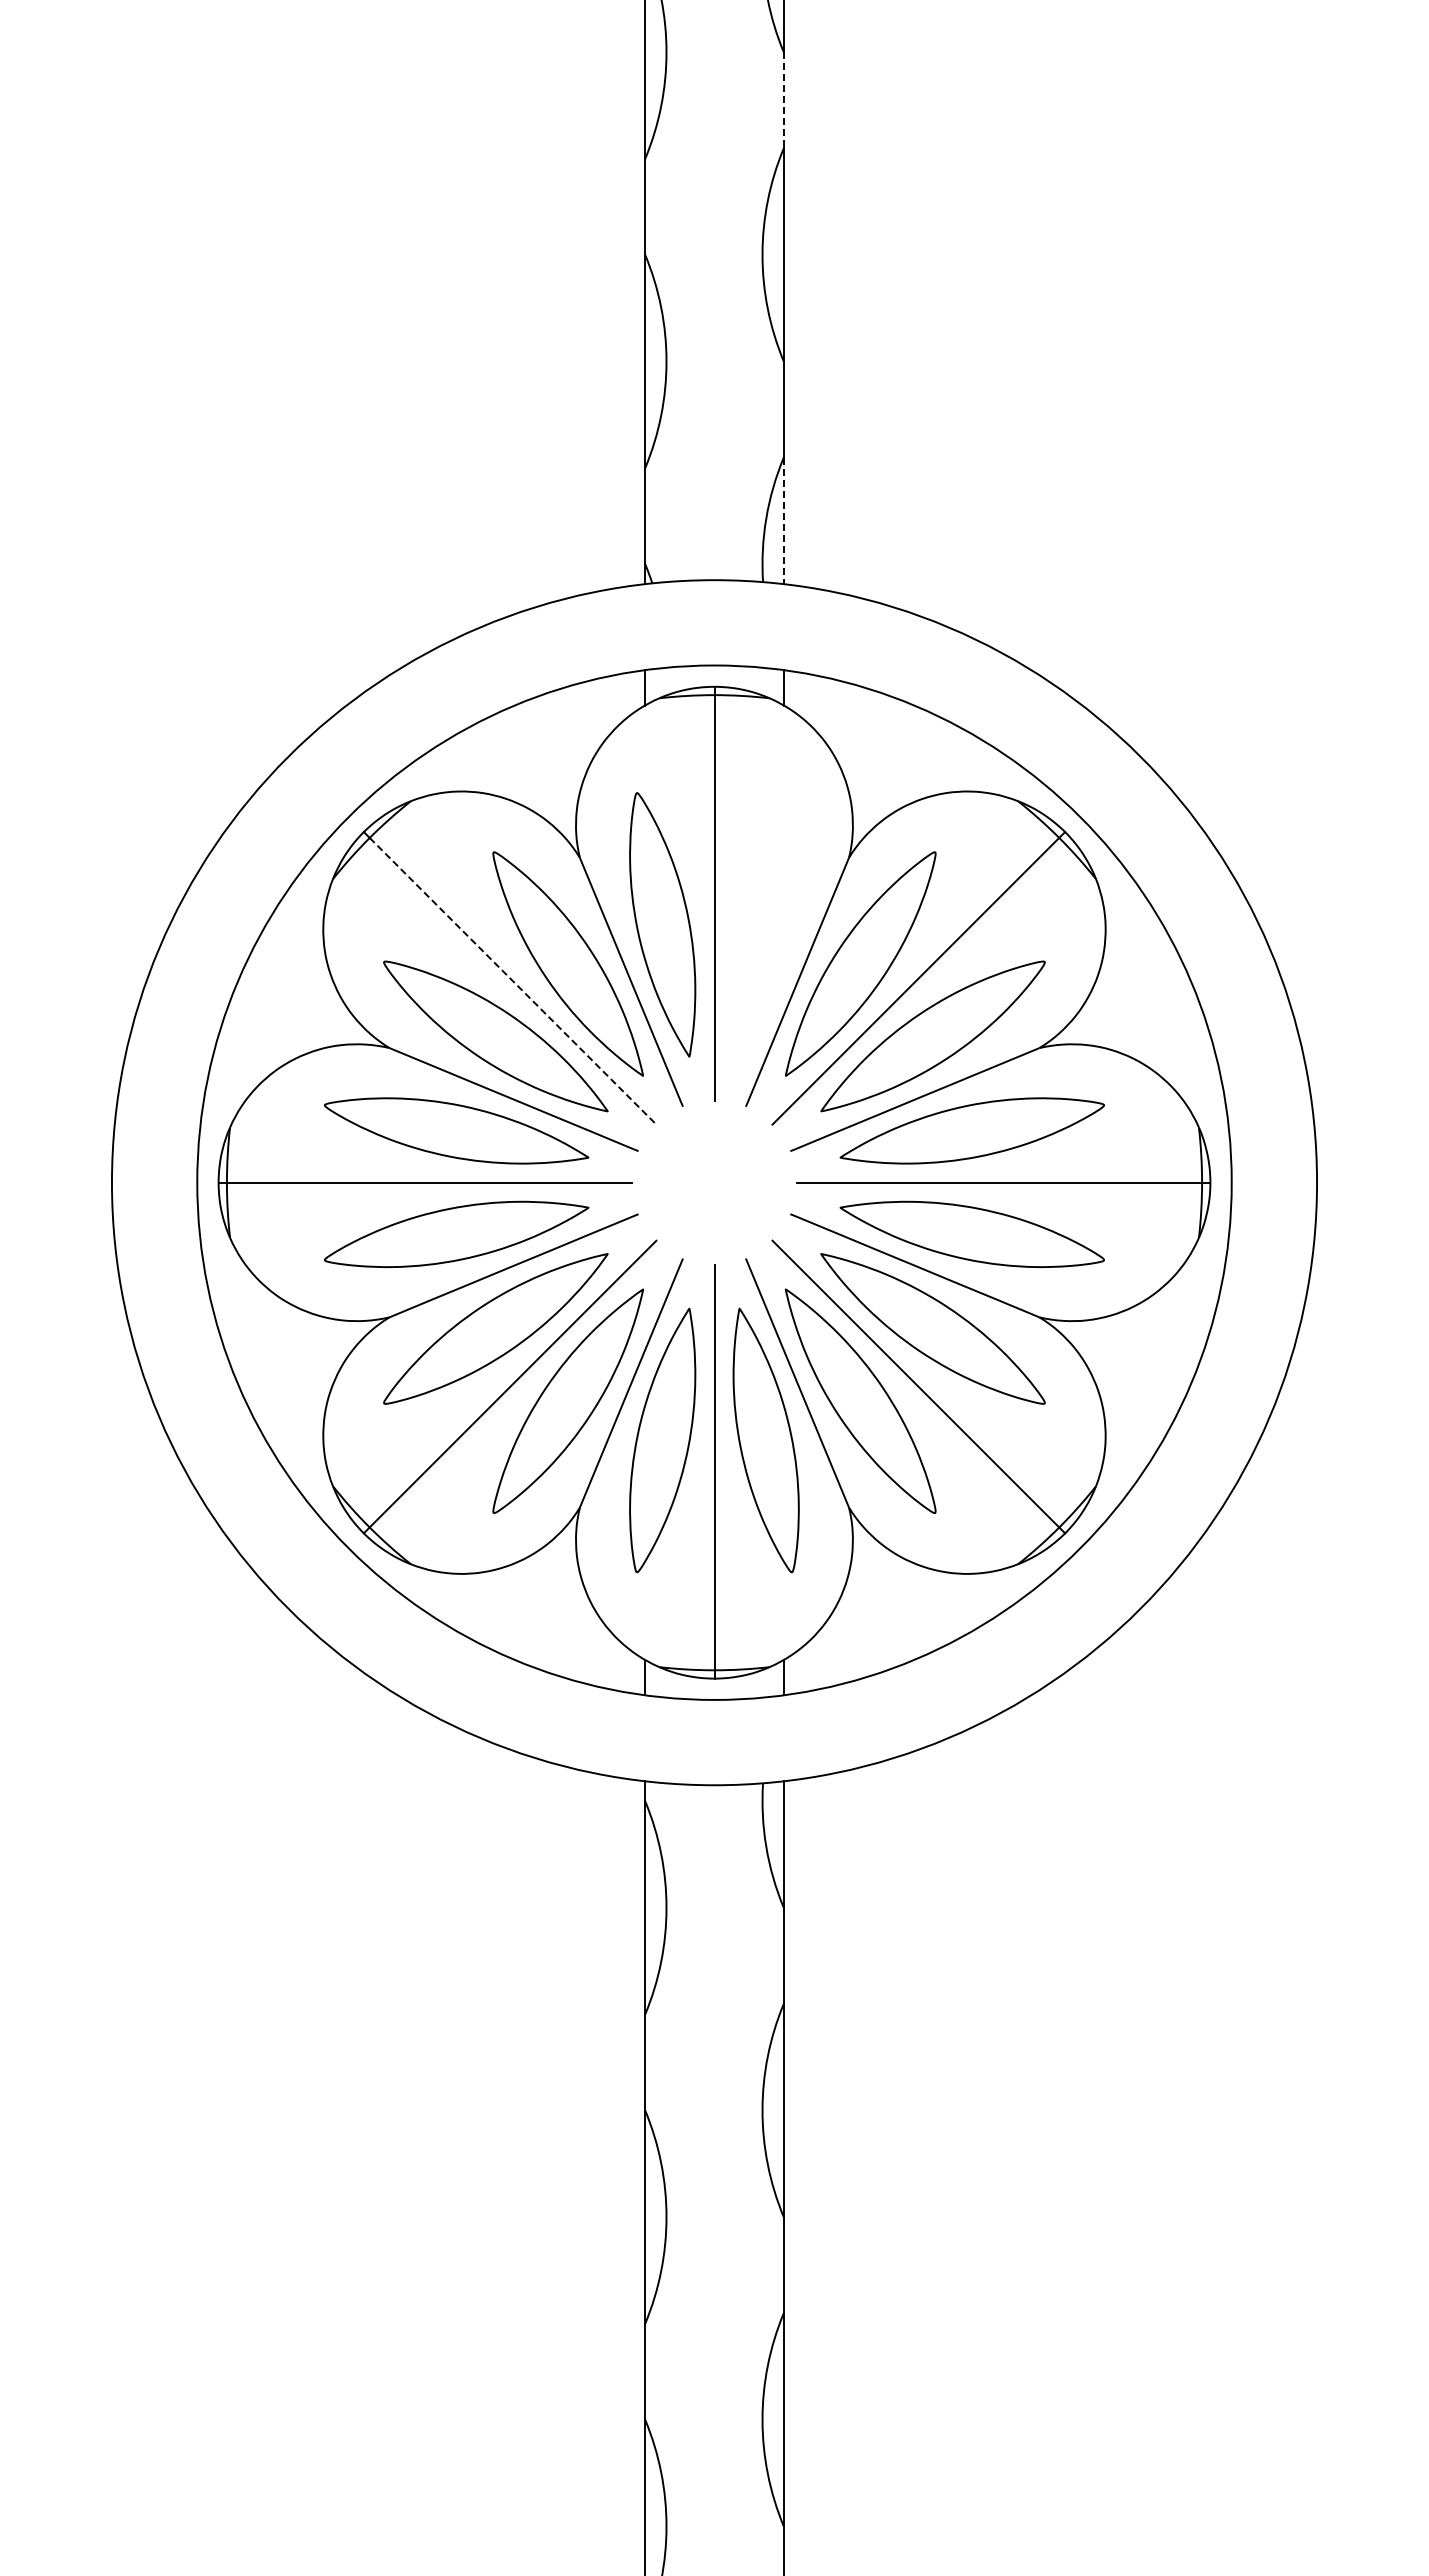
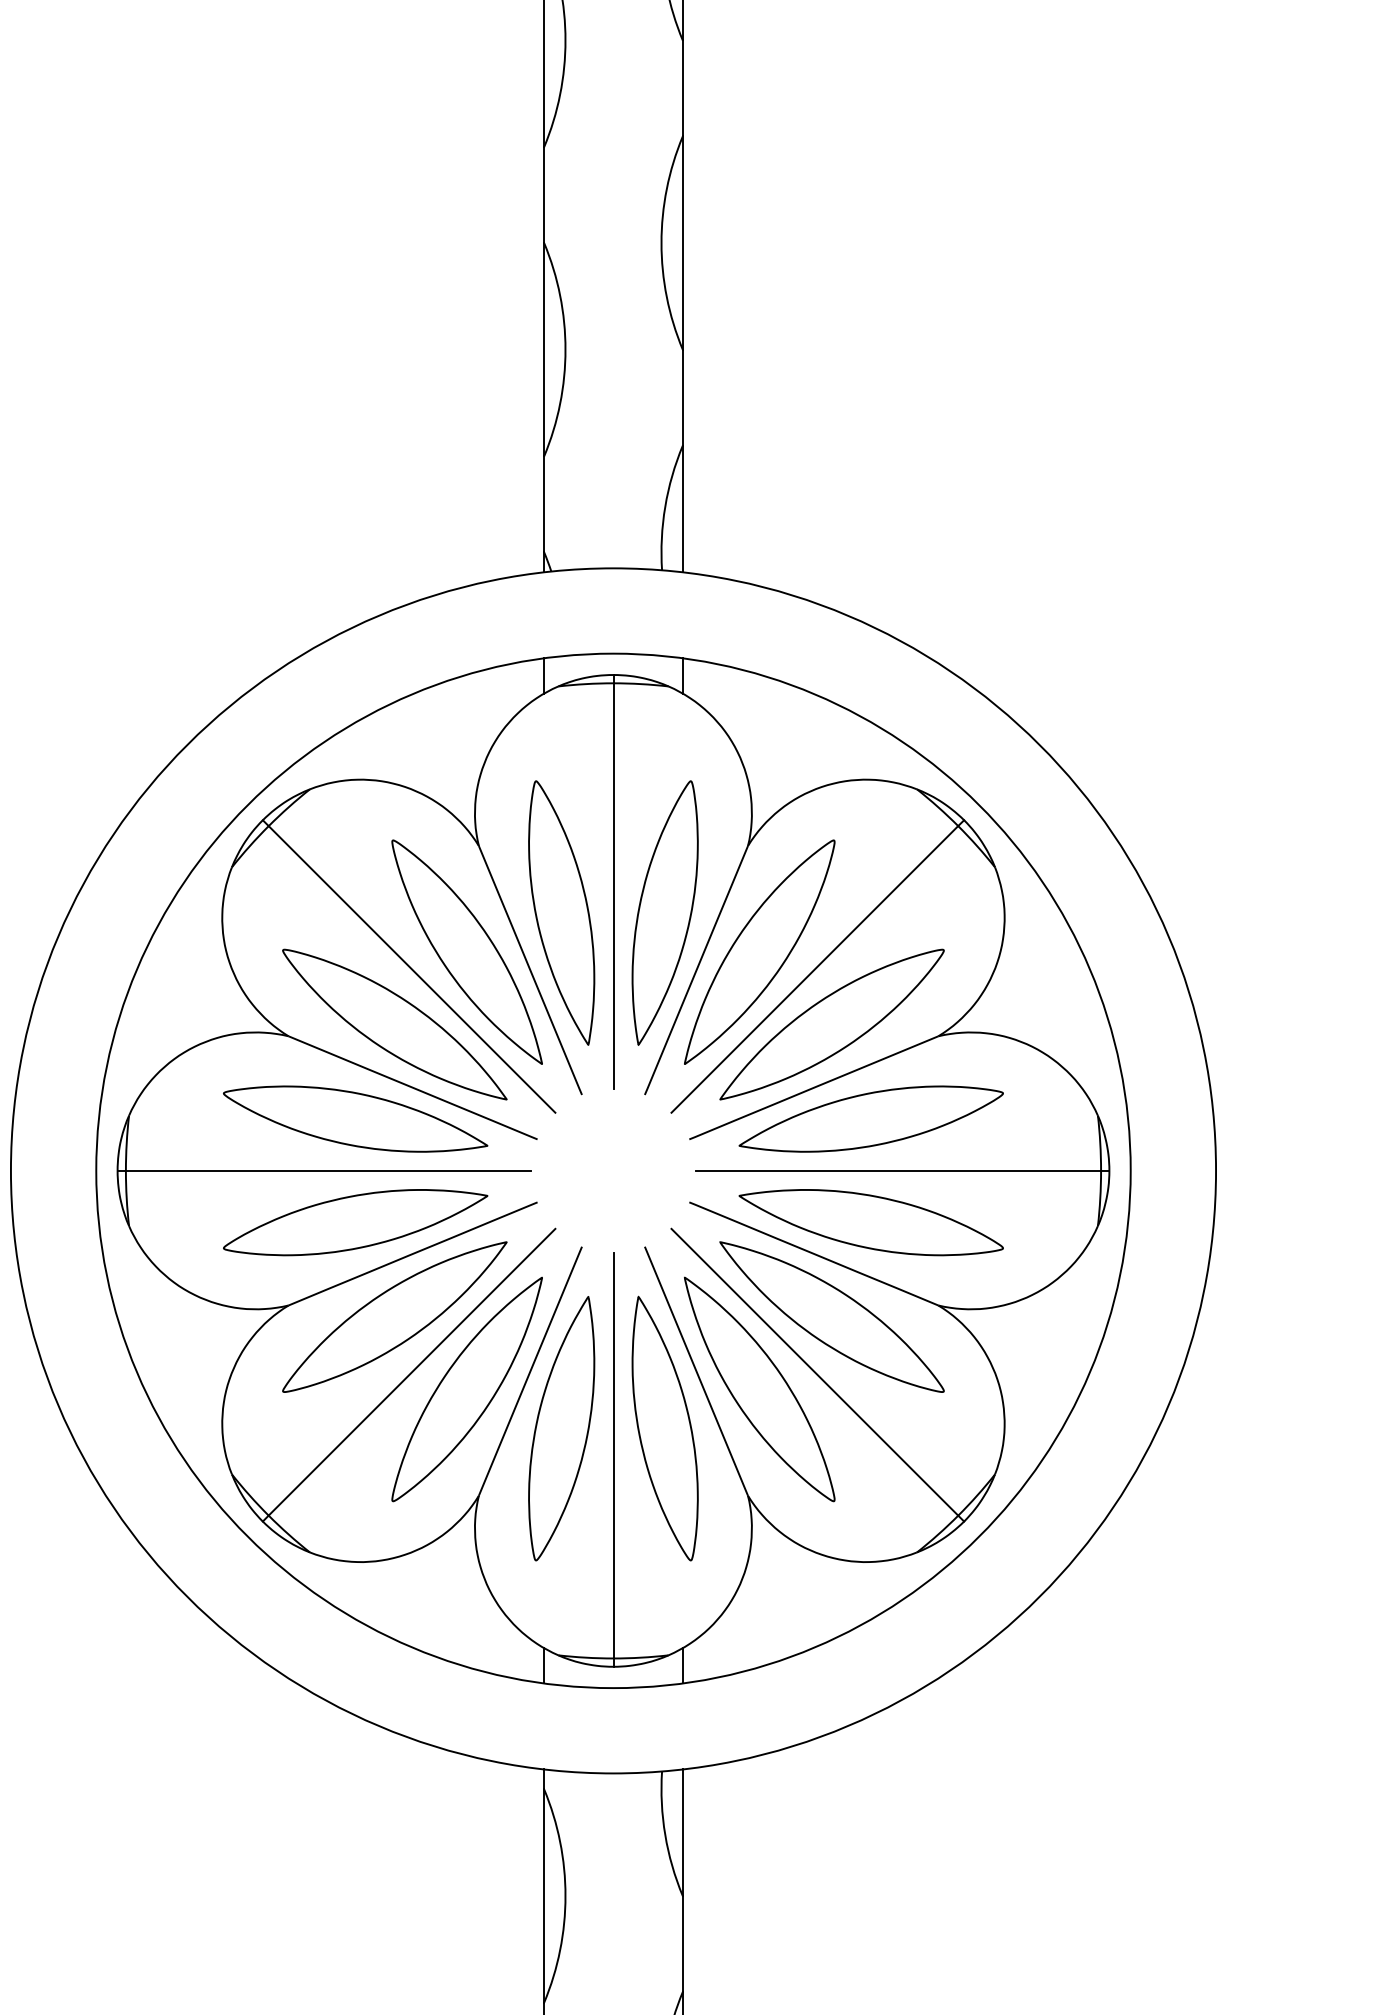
line: (783, 100) -> (682, 88), dashed -> solid
line: (783, 521) -> (682, 509), dashed -> solid
part: (765, 924) -> (664, 912), added
line: (513, 981) -> (412, 969), dashed -> solid

